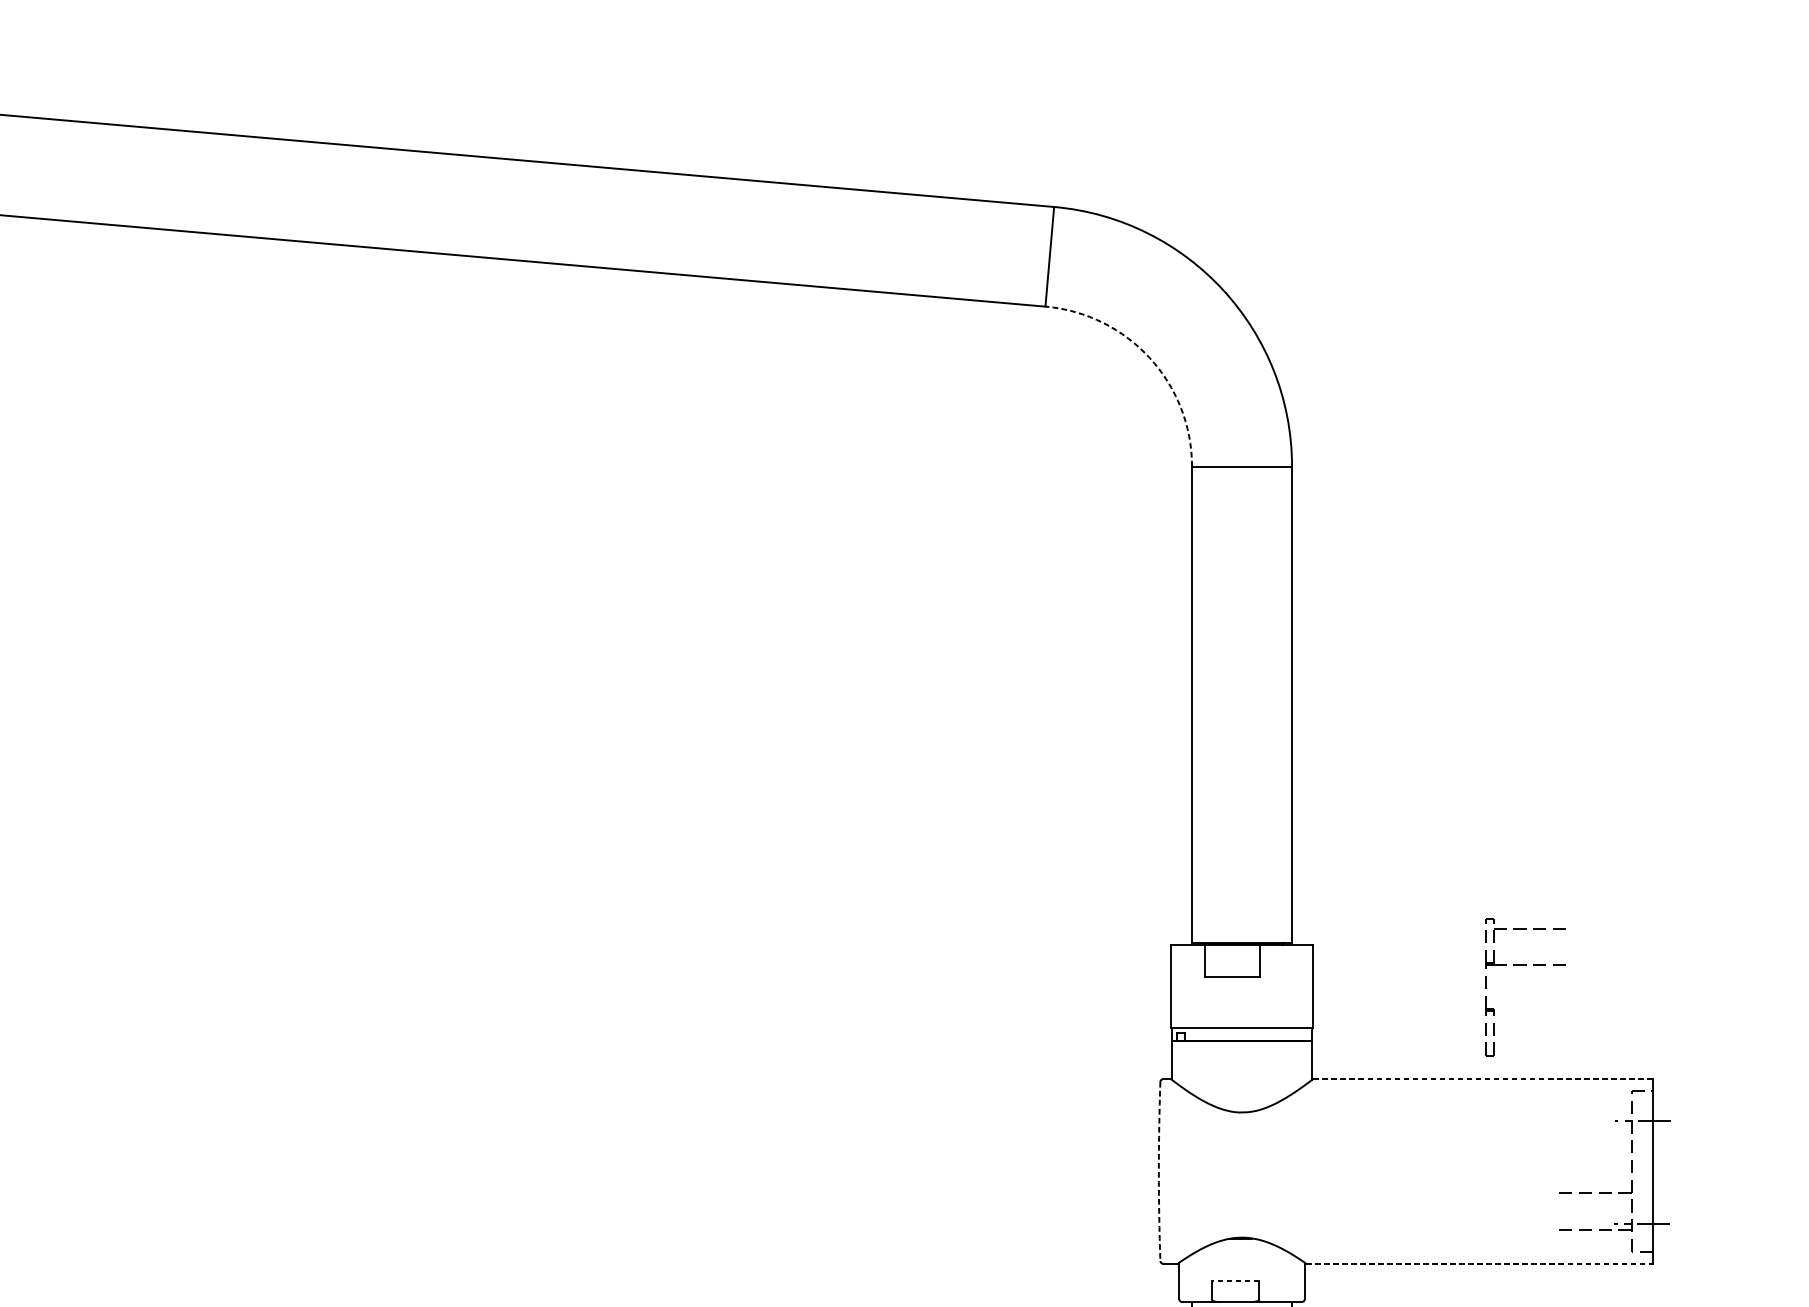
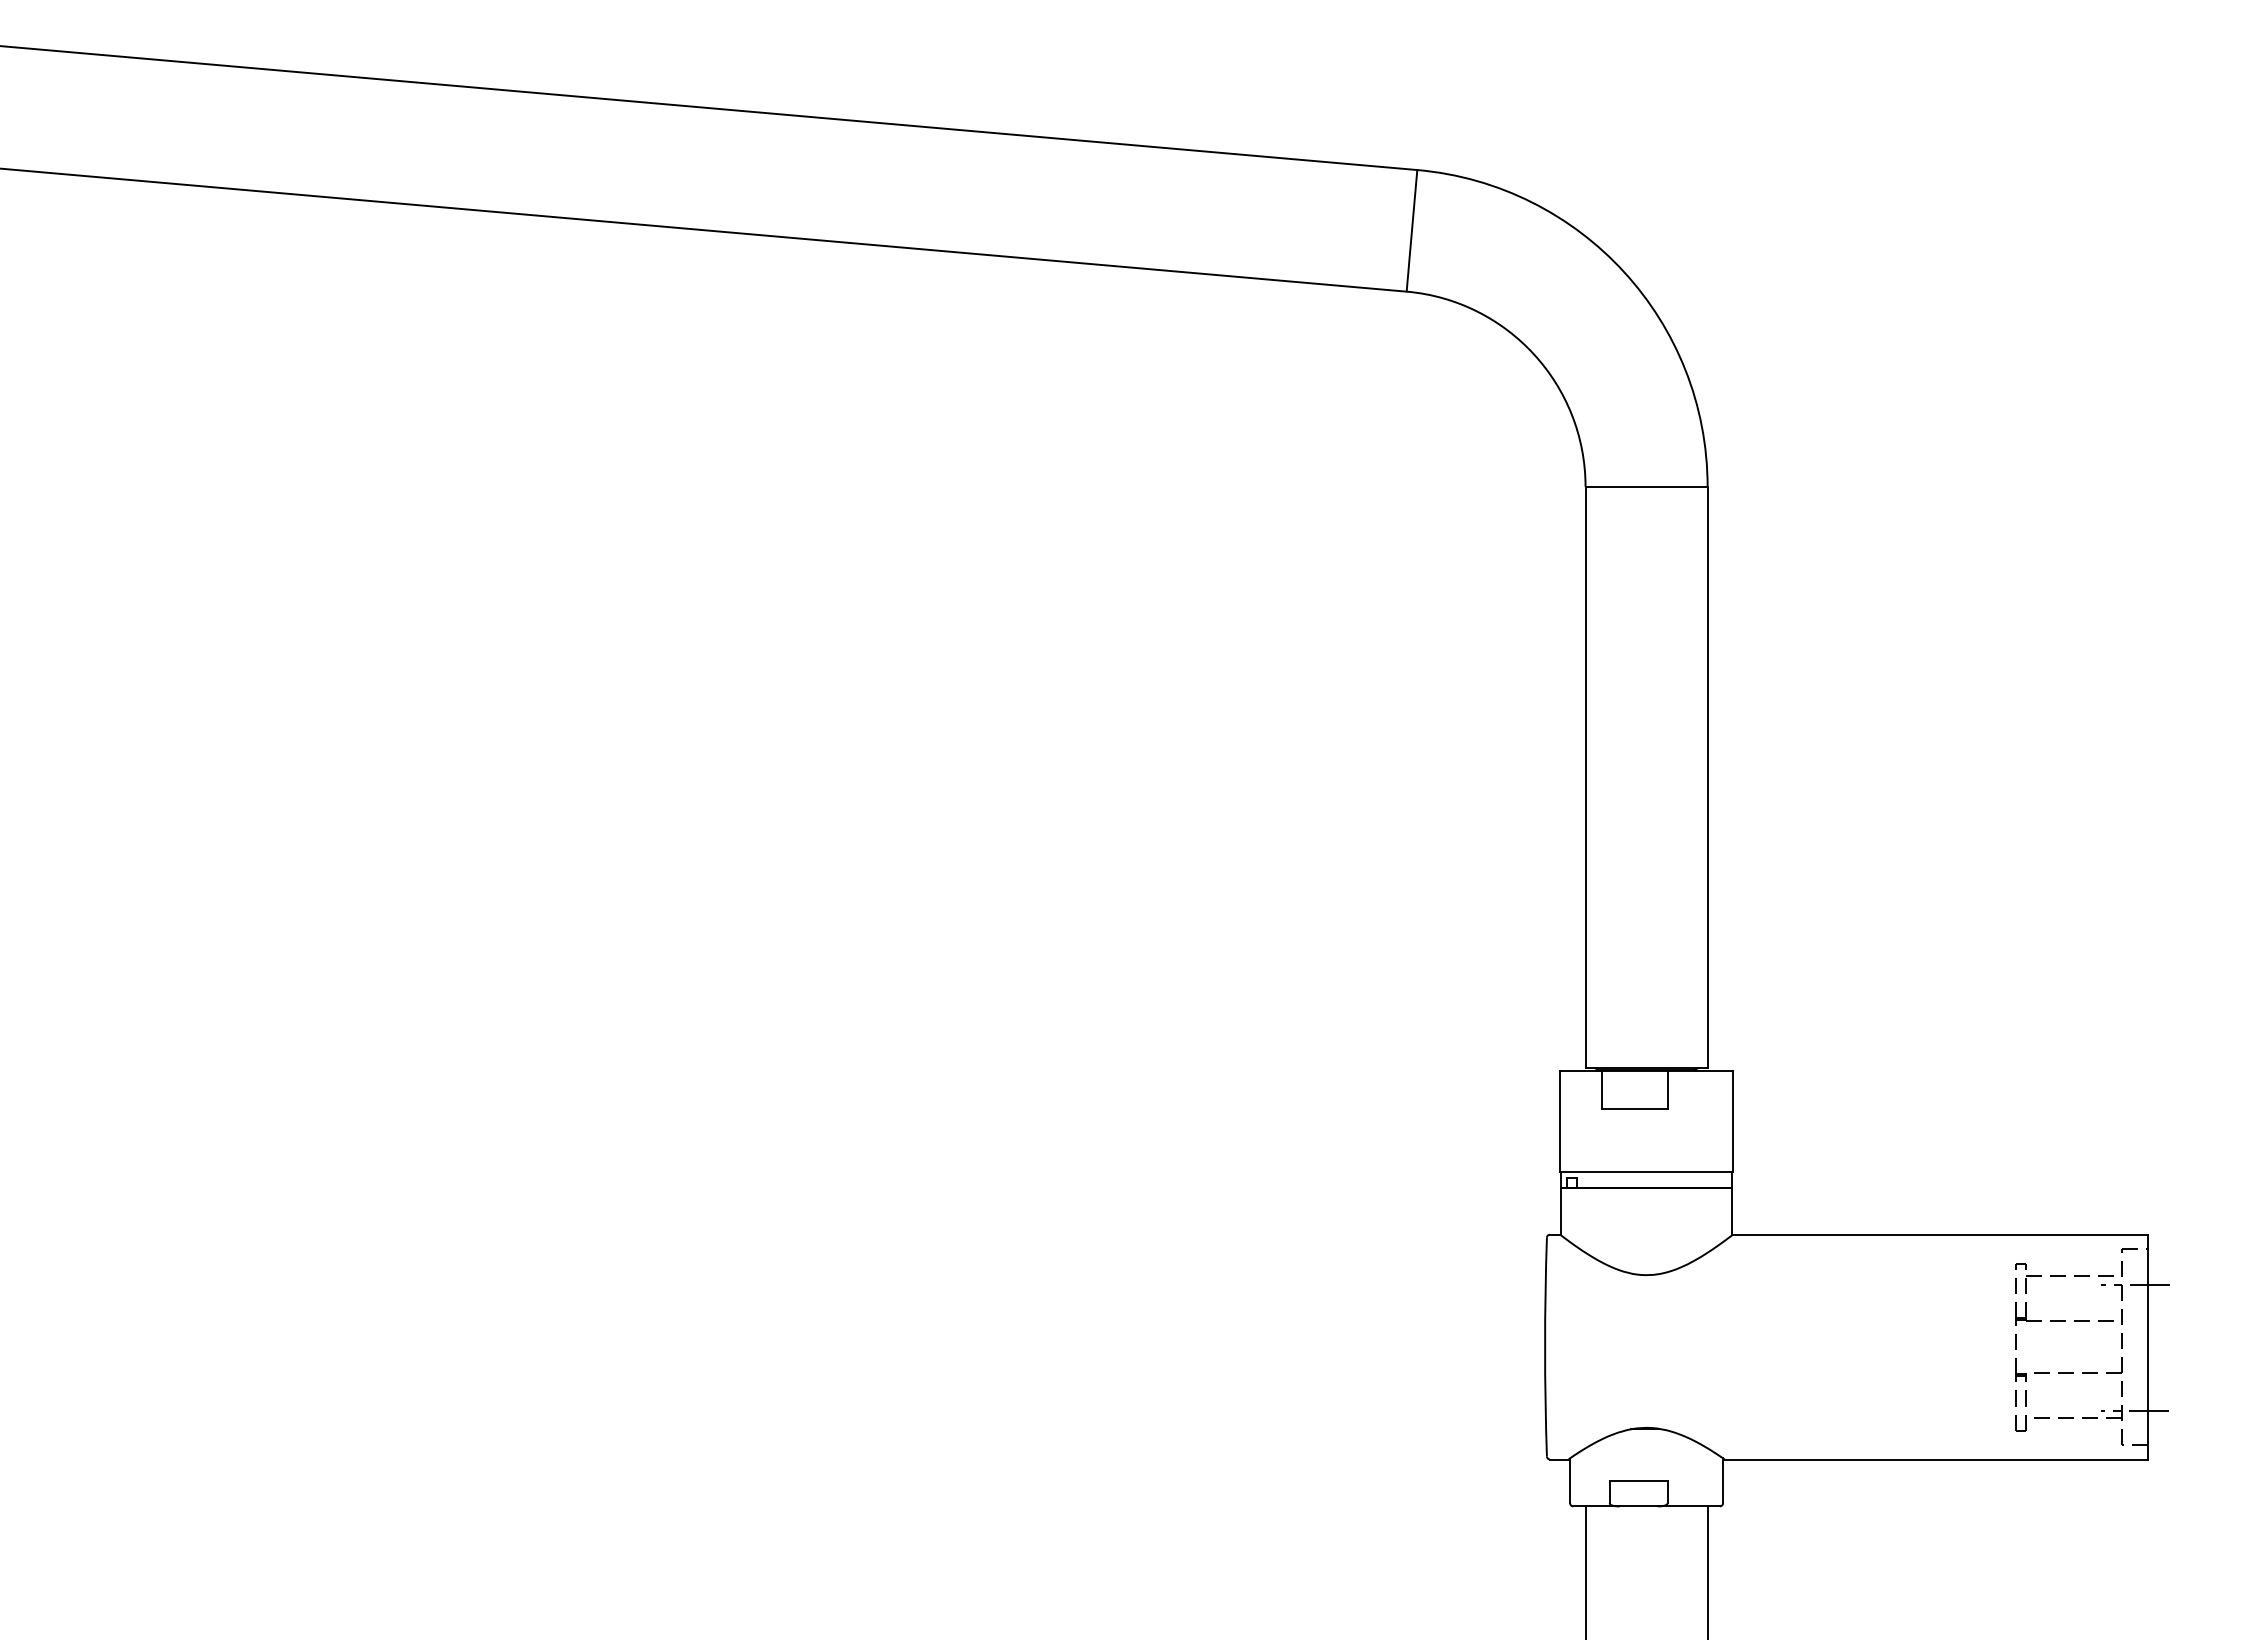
arc: (1150, 358) -> (1534, 354), dashed -> solid
part: (1525, 966) -> (2064, 1321), moved
line: (1482, 1079) -> (1939, 1234), dashed -> solid
arc: (1159, 1171) -> (1545, 1347), dashed -> solid
line: (1479, 1263) -> (1936, 1459), dashed -> solid
line: (1235, 1280) -> (1638, 1480), dashed -> solid

